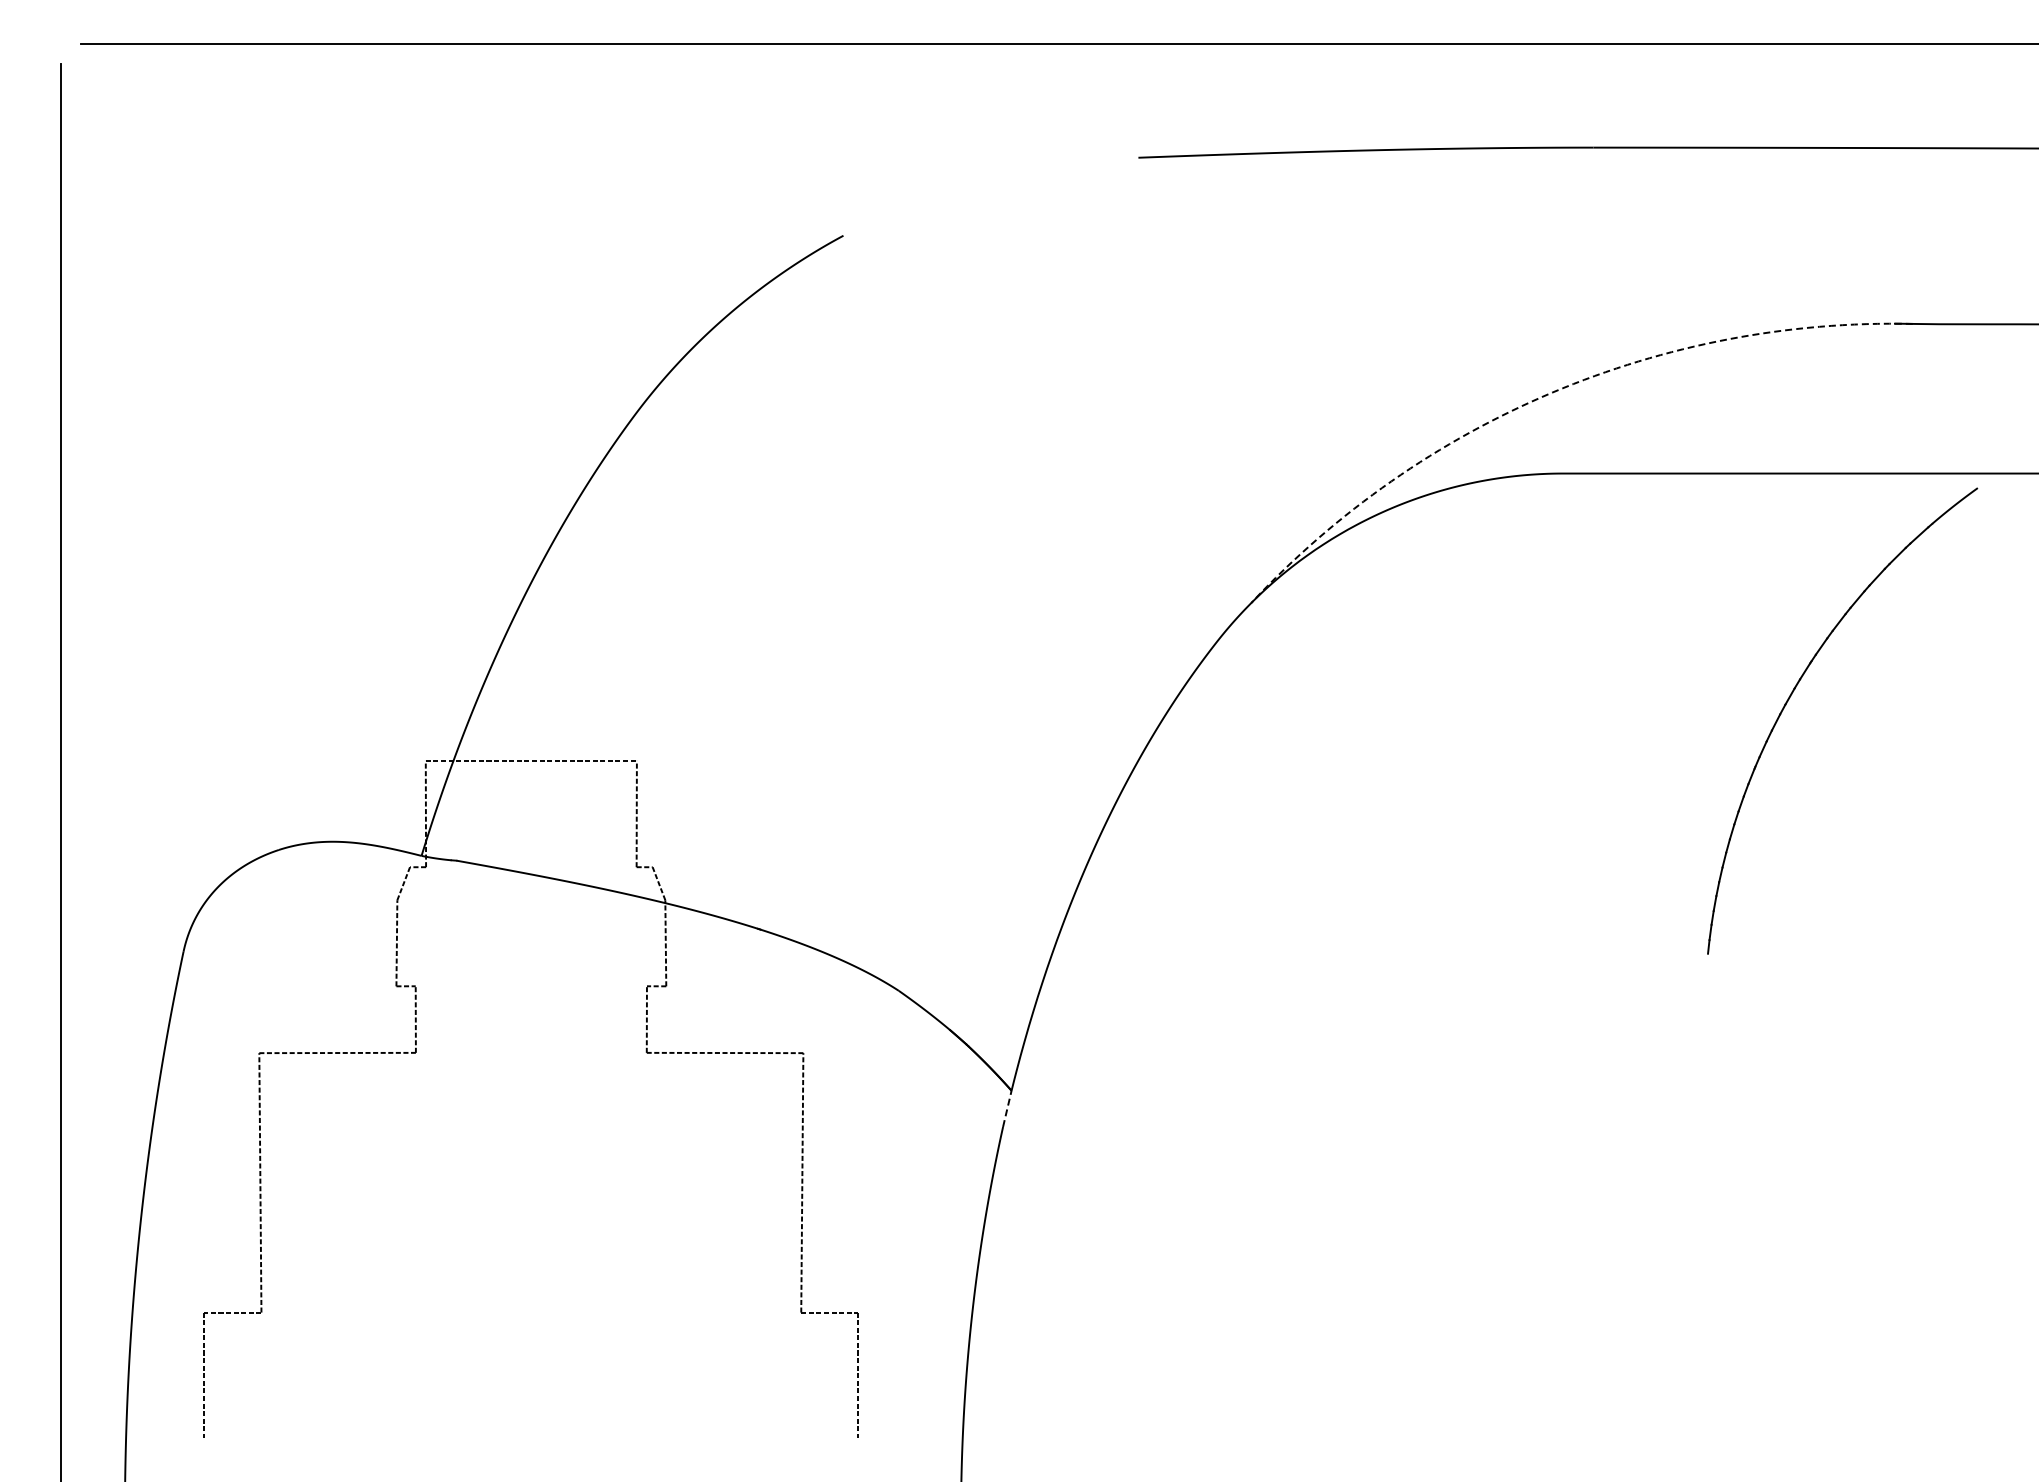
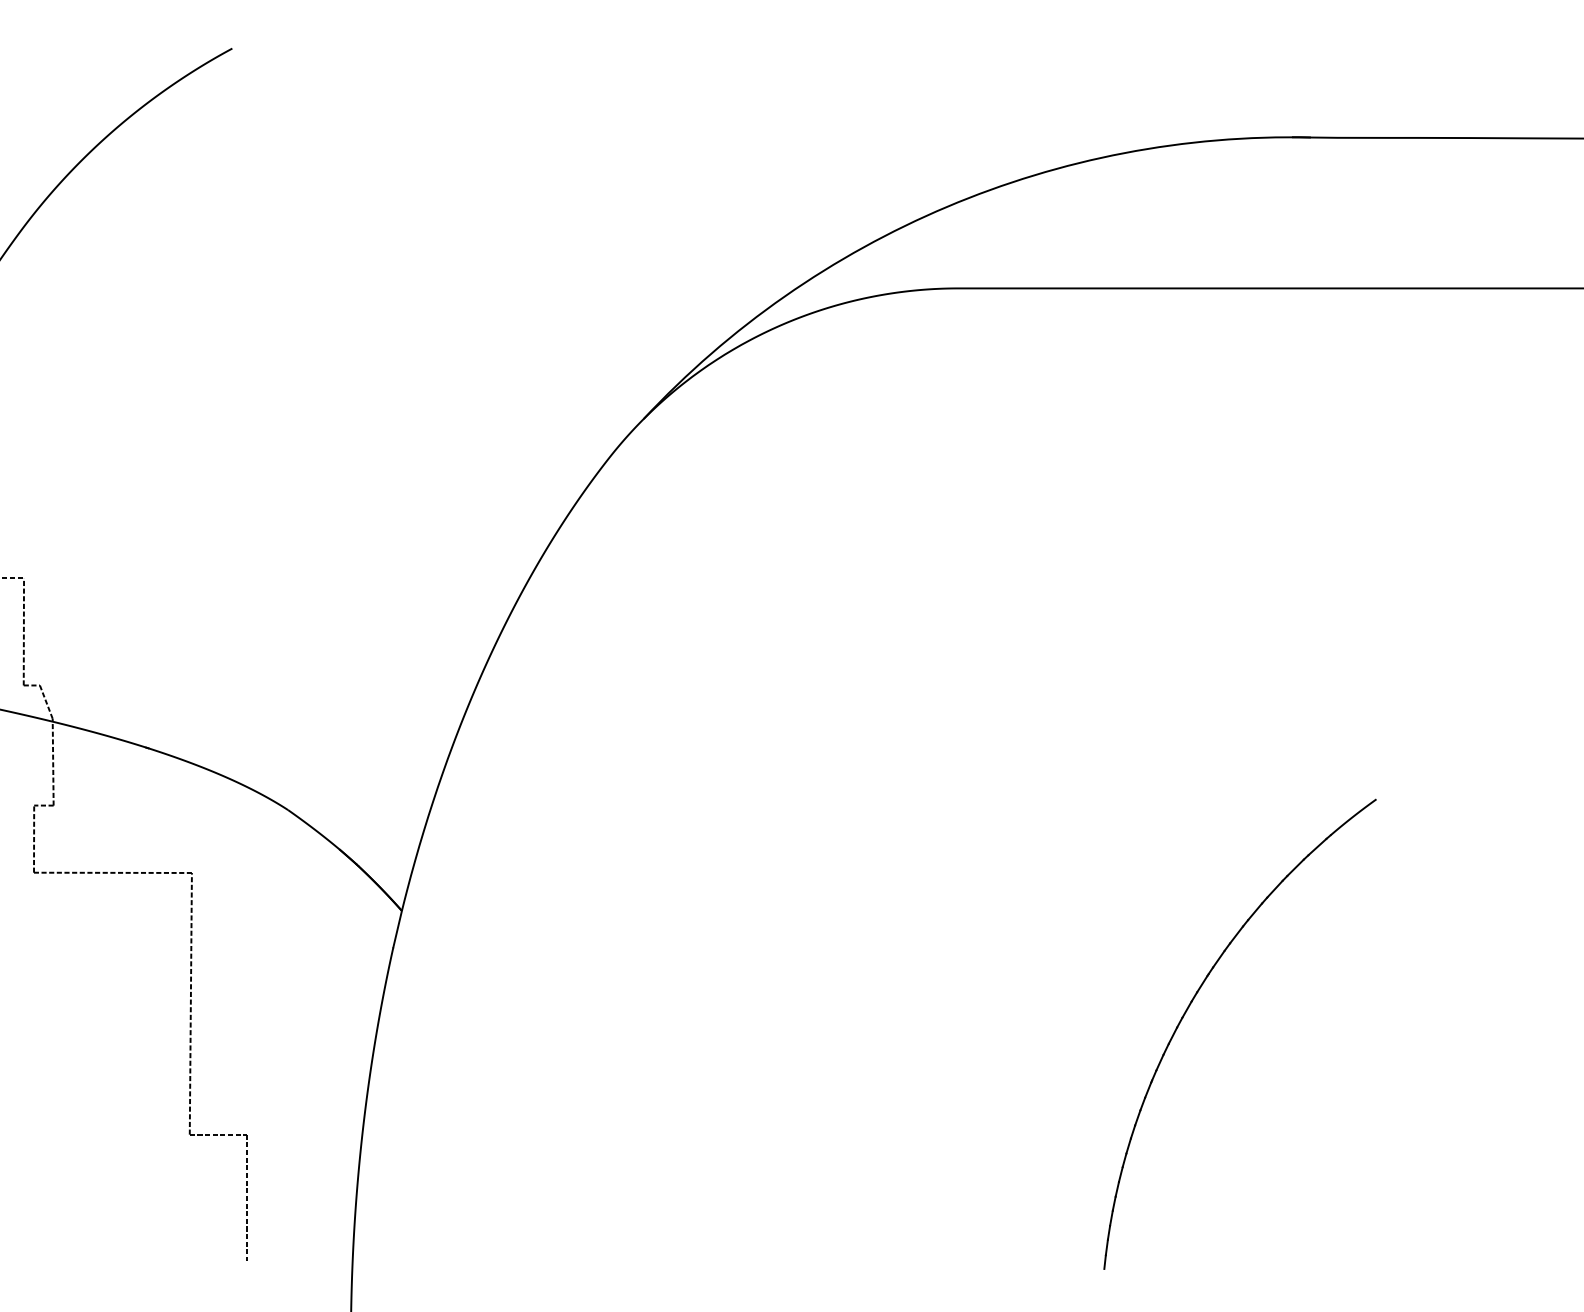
arc: (1552, 392) -> (947, 206), dashed -> solid
part: (1795, 689) -> (1192, 1002), moved
line: (1007, 1108) -> (397, 928), dashed -> solid

